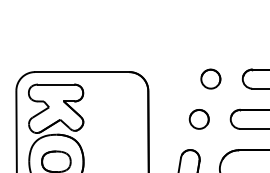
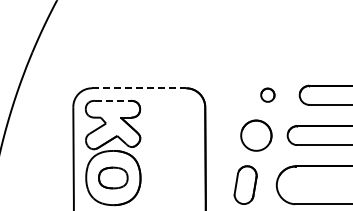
line: (82, 72) -> (139, 88), solid -> dashed
part: (210, 78) -> (267, 94), size x0.7
line: (56, 84) -> (113, 100), solid -> dashed
part: (198, 119) -> (255, 135), size x1.6

